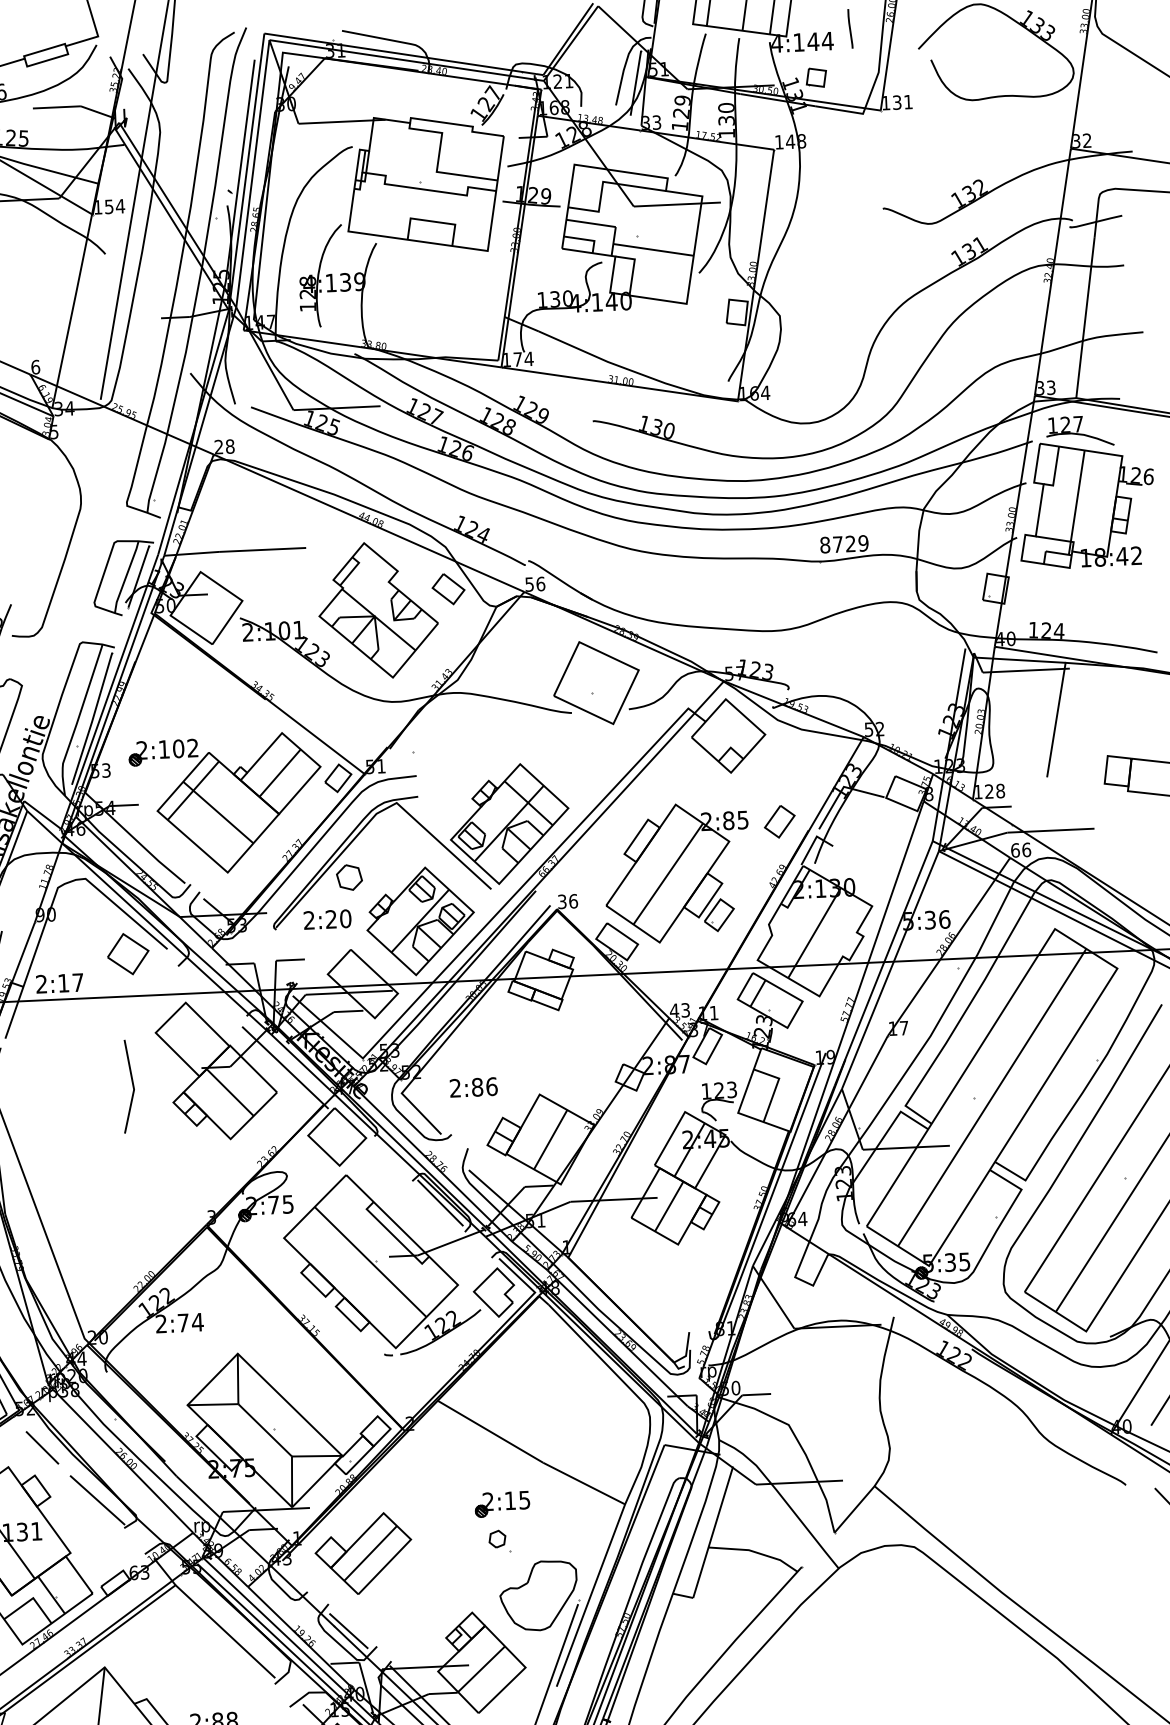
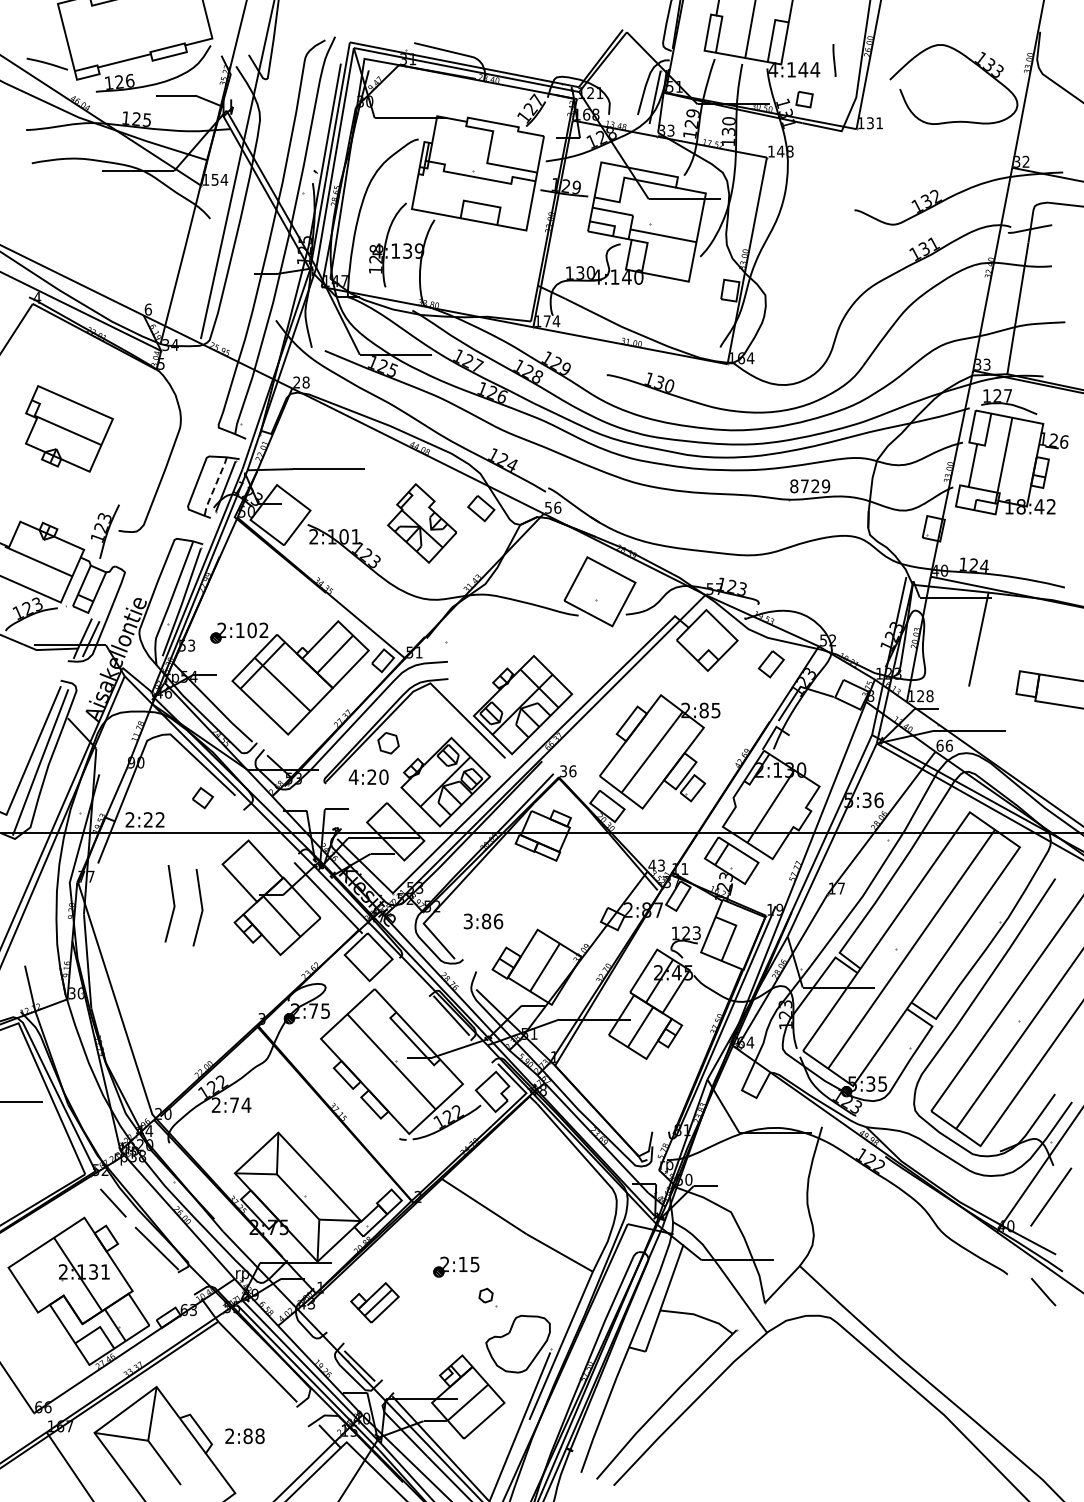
line: (125, 578) -> (214, 487), solid -> dashed
part: (377, 610) -> (421, 523), size x0.7
part: (778, 822) -> (770, 664), moved
text: (308, 919) -> (353, 776), 2:20 -> 4:20
part: (127, 953) -> (202, 797), size x0.6
text: (69, 982) -> (153, 819), 2:17 -> 2:22
line: (98, 1082) -> (173, 903), added
text: (454, 1088) -> (467, 921), 2:86 -> 3:86
part: (502, 1503) -> (456, 1266), moved
part: (363, 1553) -> (374, 1302), size x0.6

